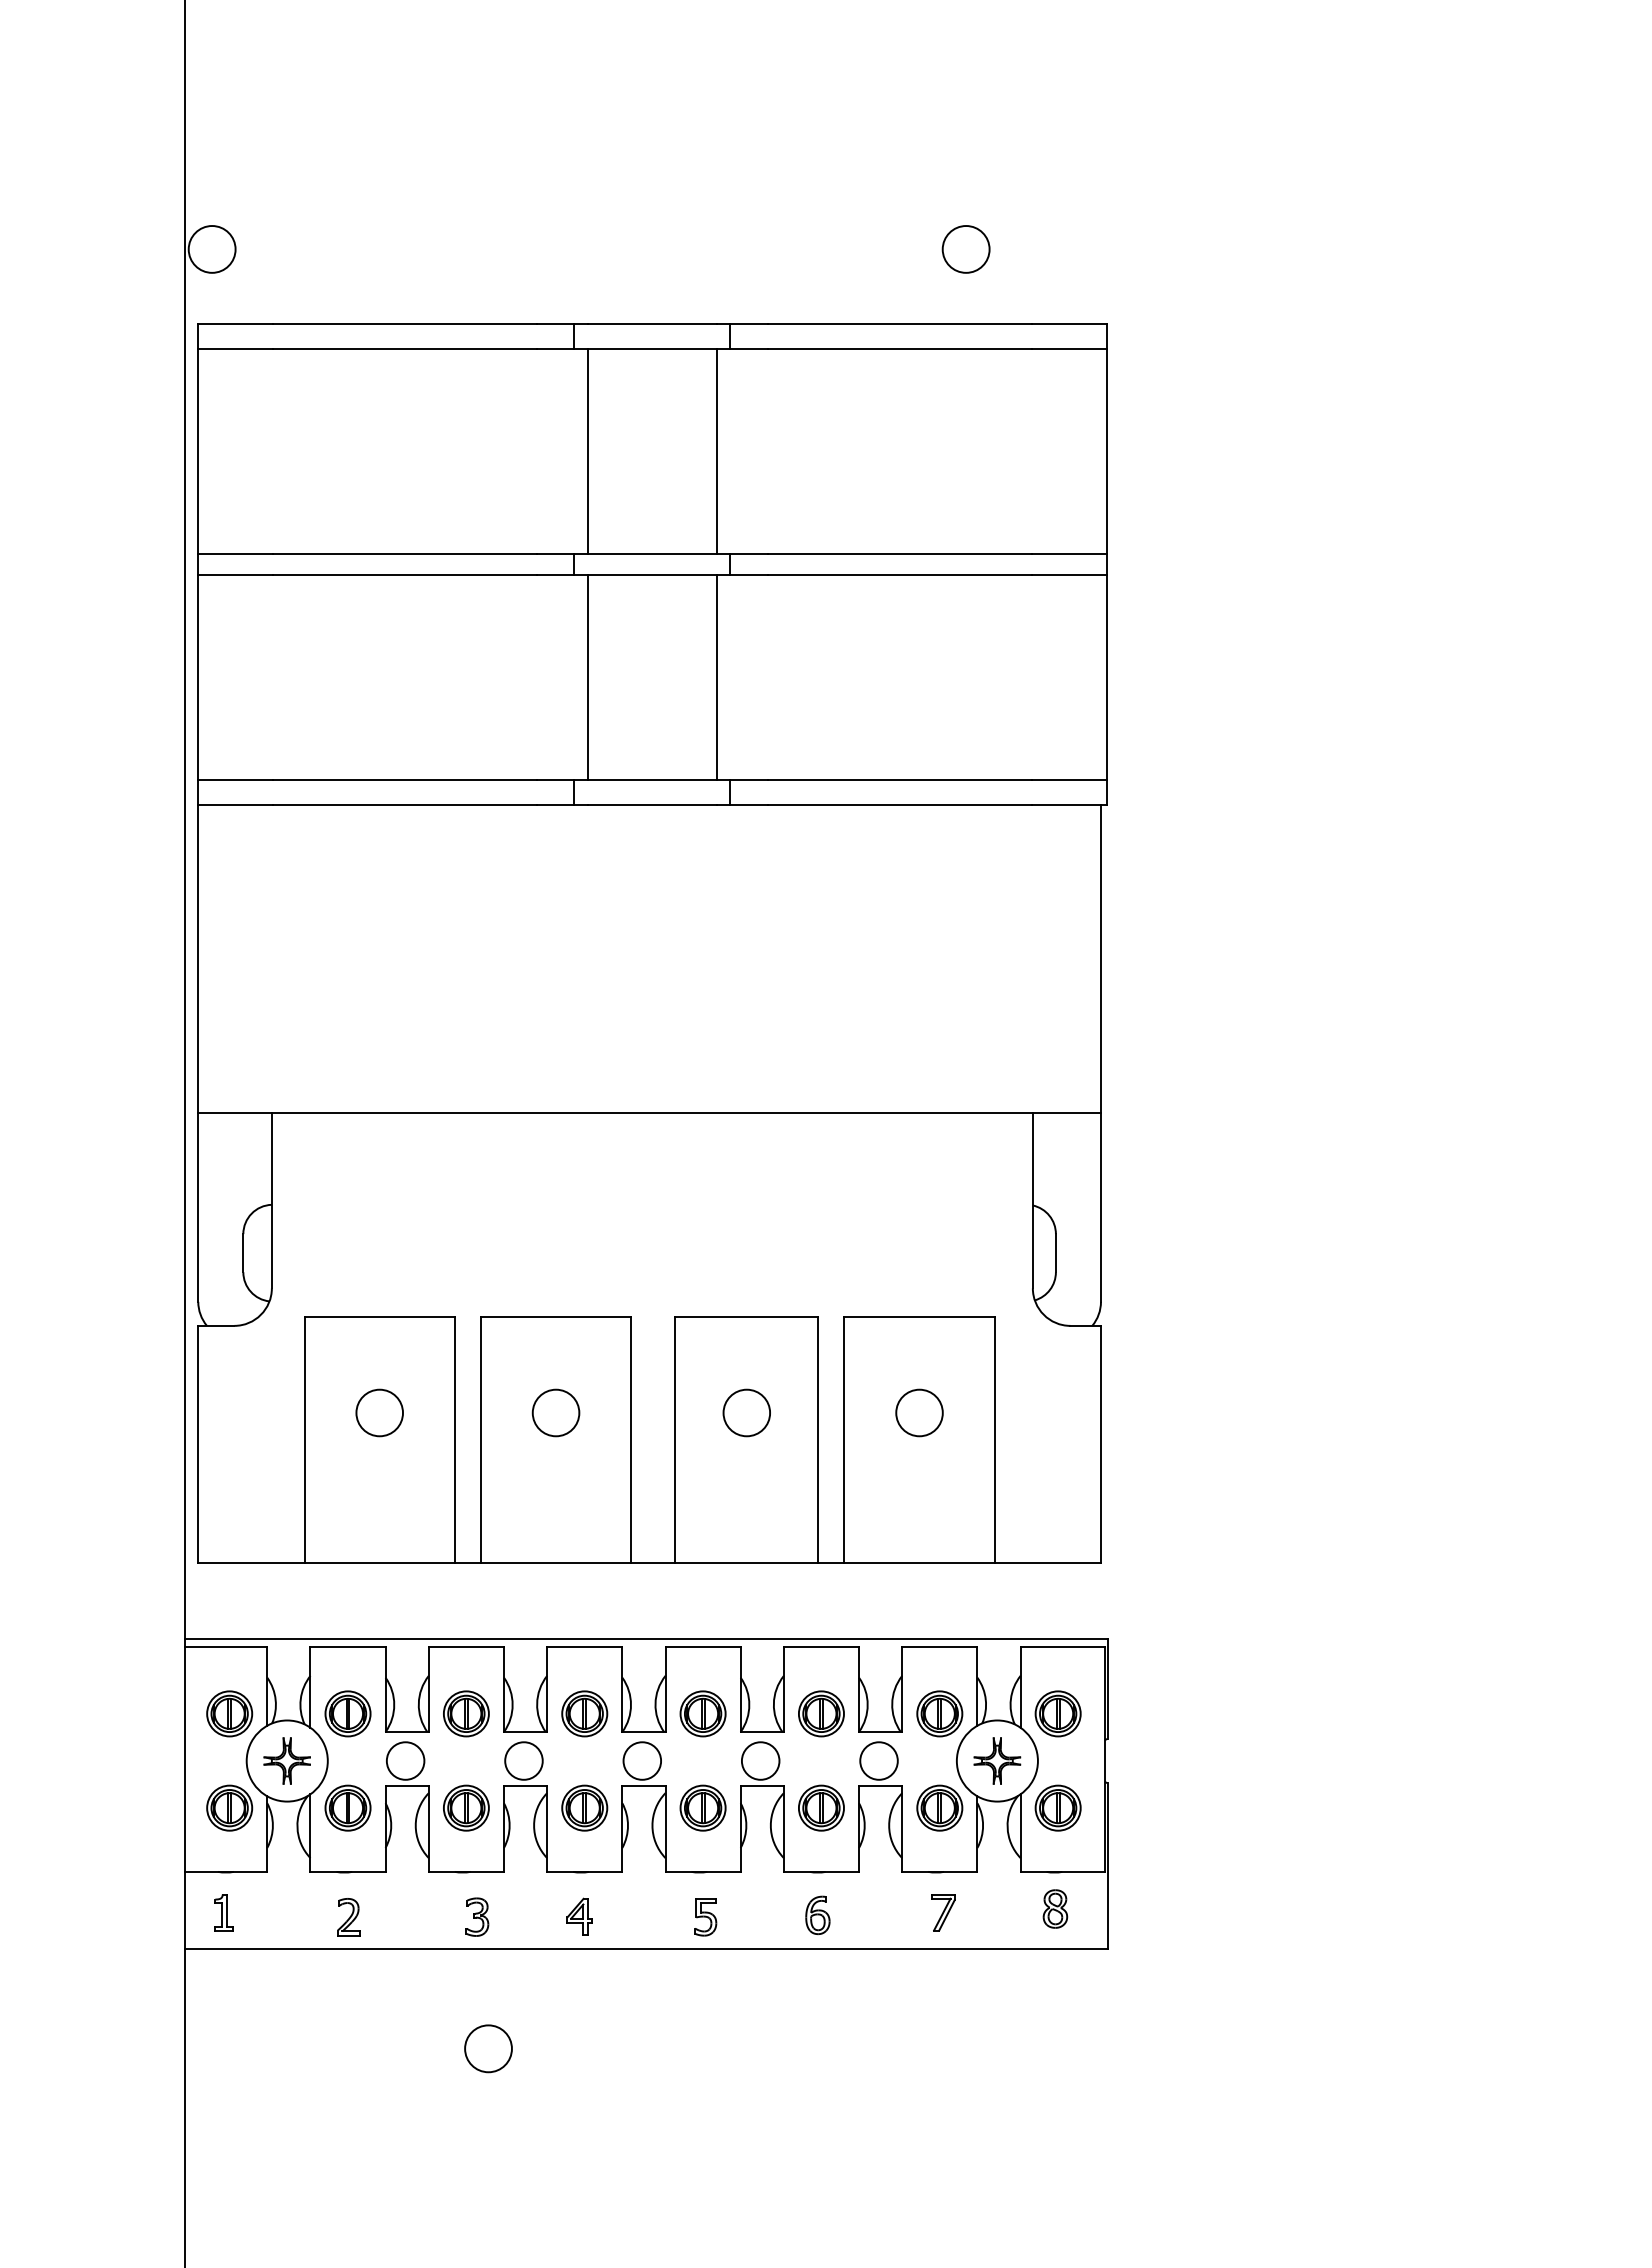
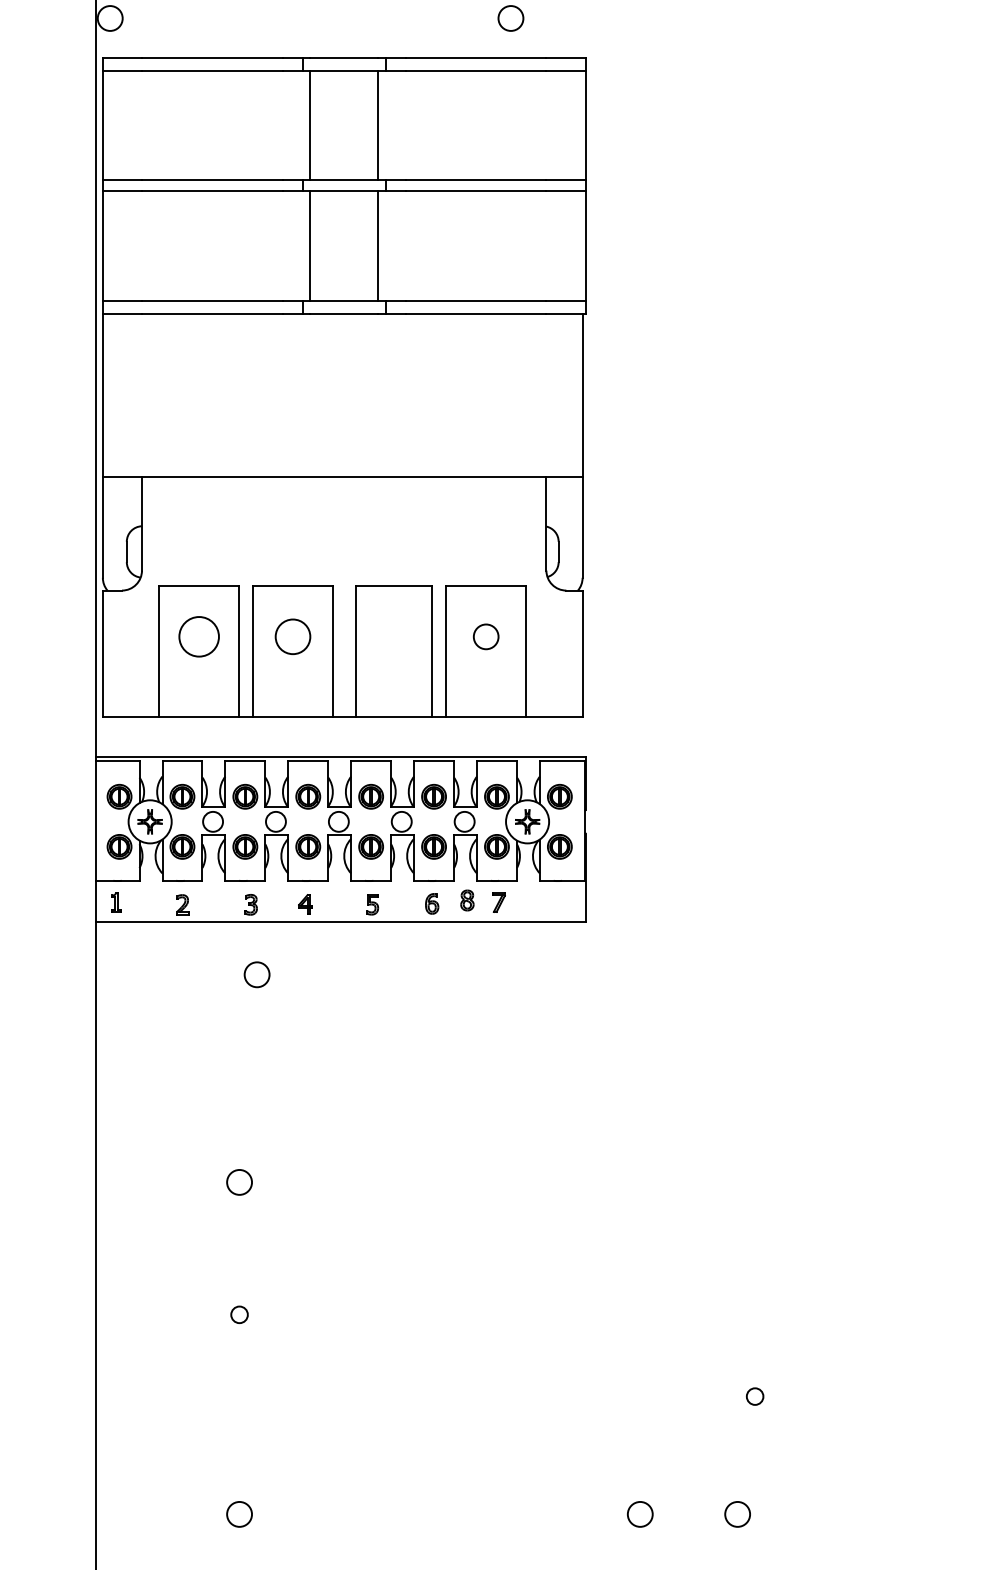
circle: (380, 1412) -> (199, 636), size x1.6
circle: (555, 1412) -> (292, 636), size x1.4
circle: (747, 1412) -> (394, 636), removed
part: (1055, 1909) -> (467, 900), moved

